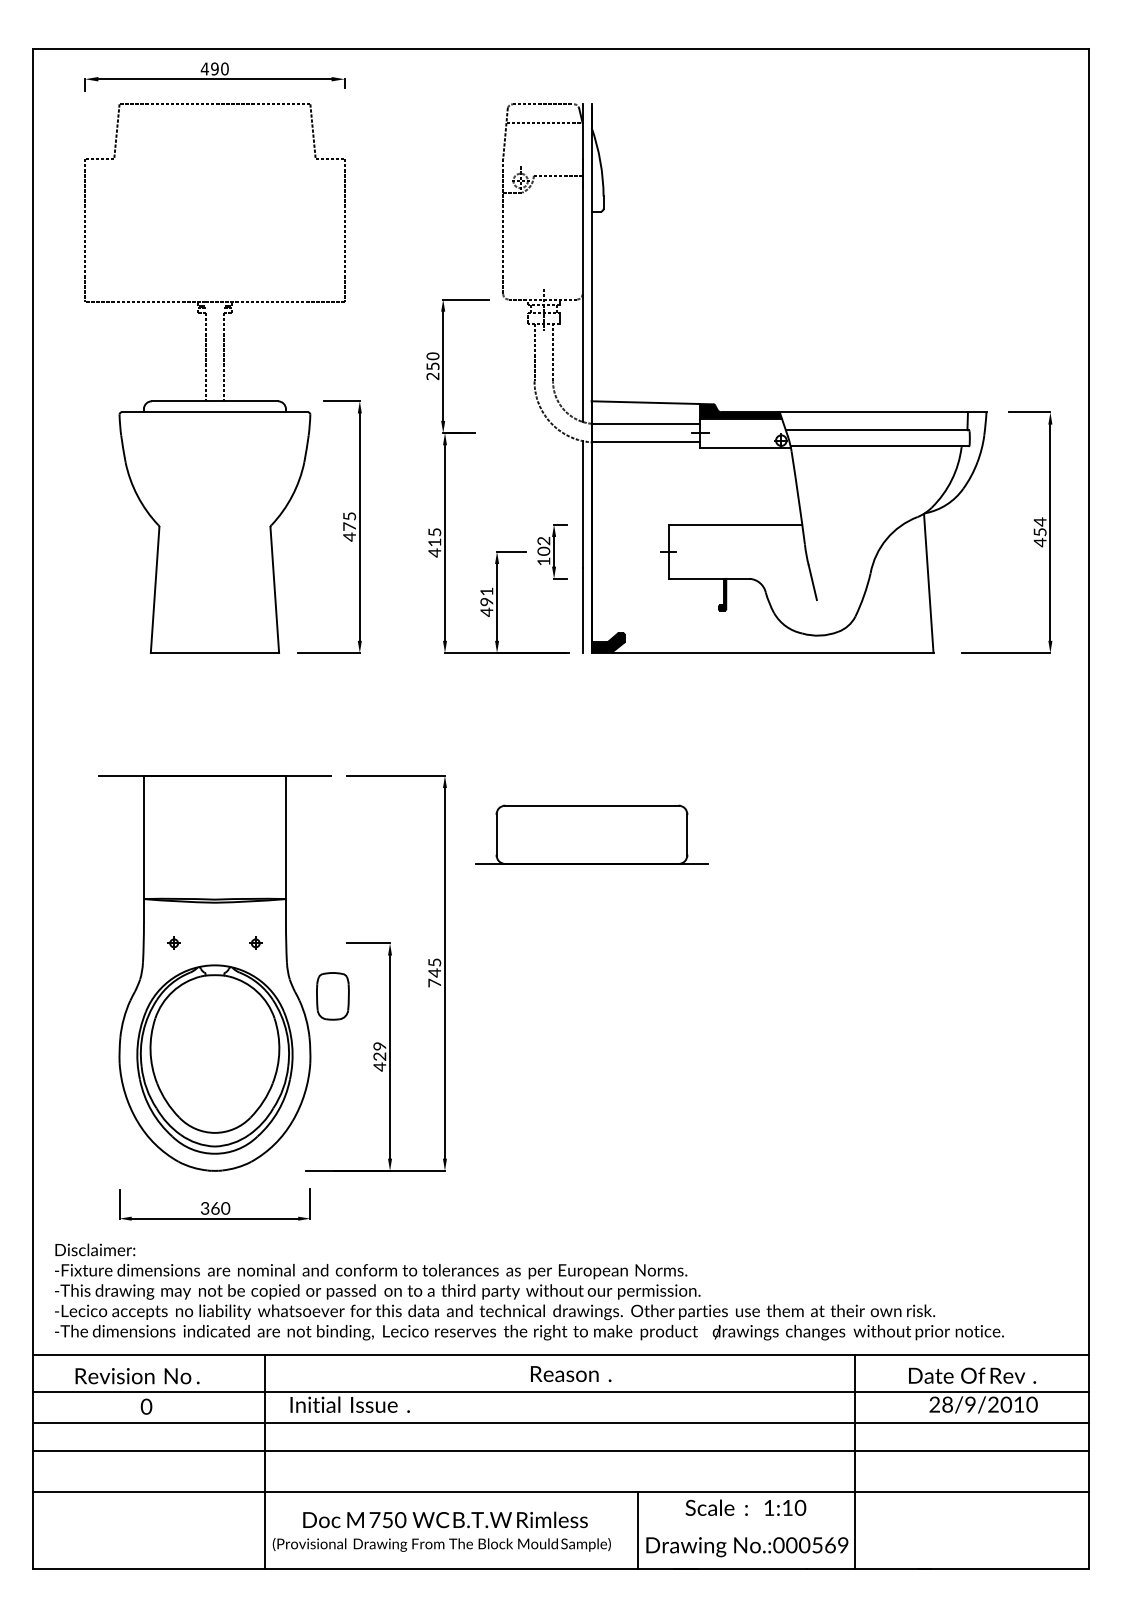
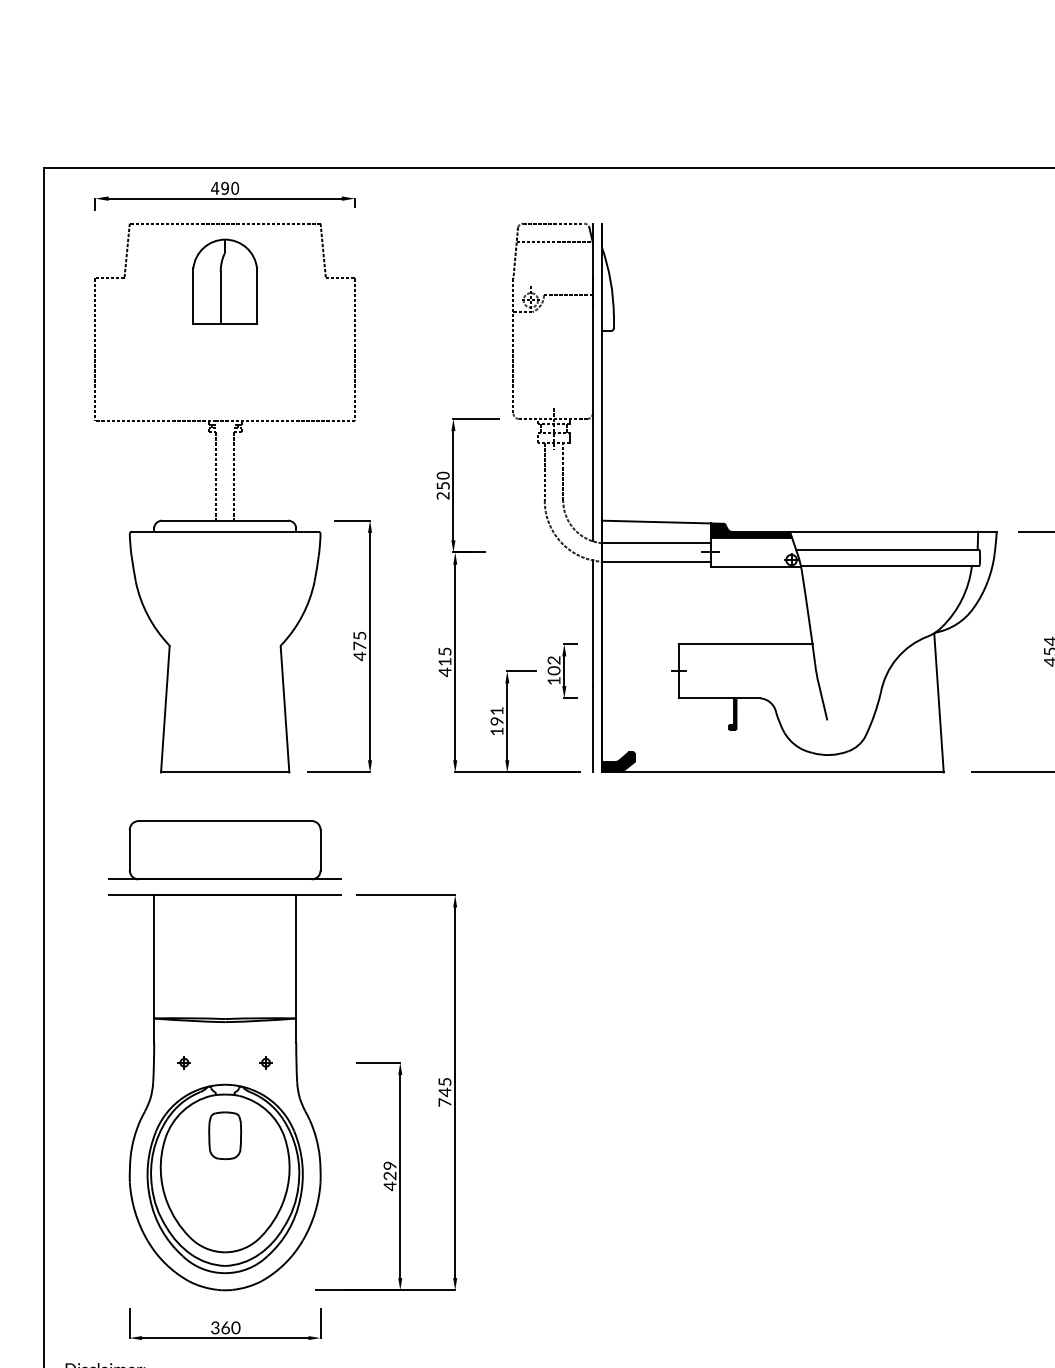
part: (214, 162) -> (224, 281), added
text: (486, 611) -> (496, 730), 491 -> 191
part: (591, 834) -> (224, 849), moved
part: (332, 996) -> (224, 1135), moved

